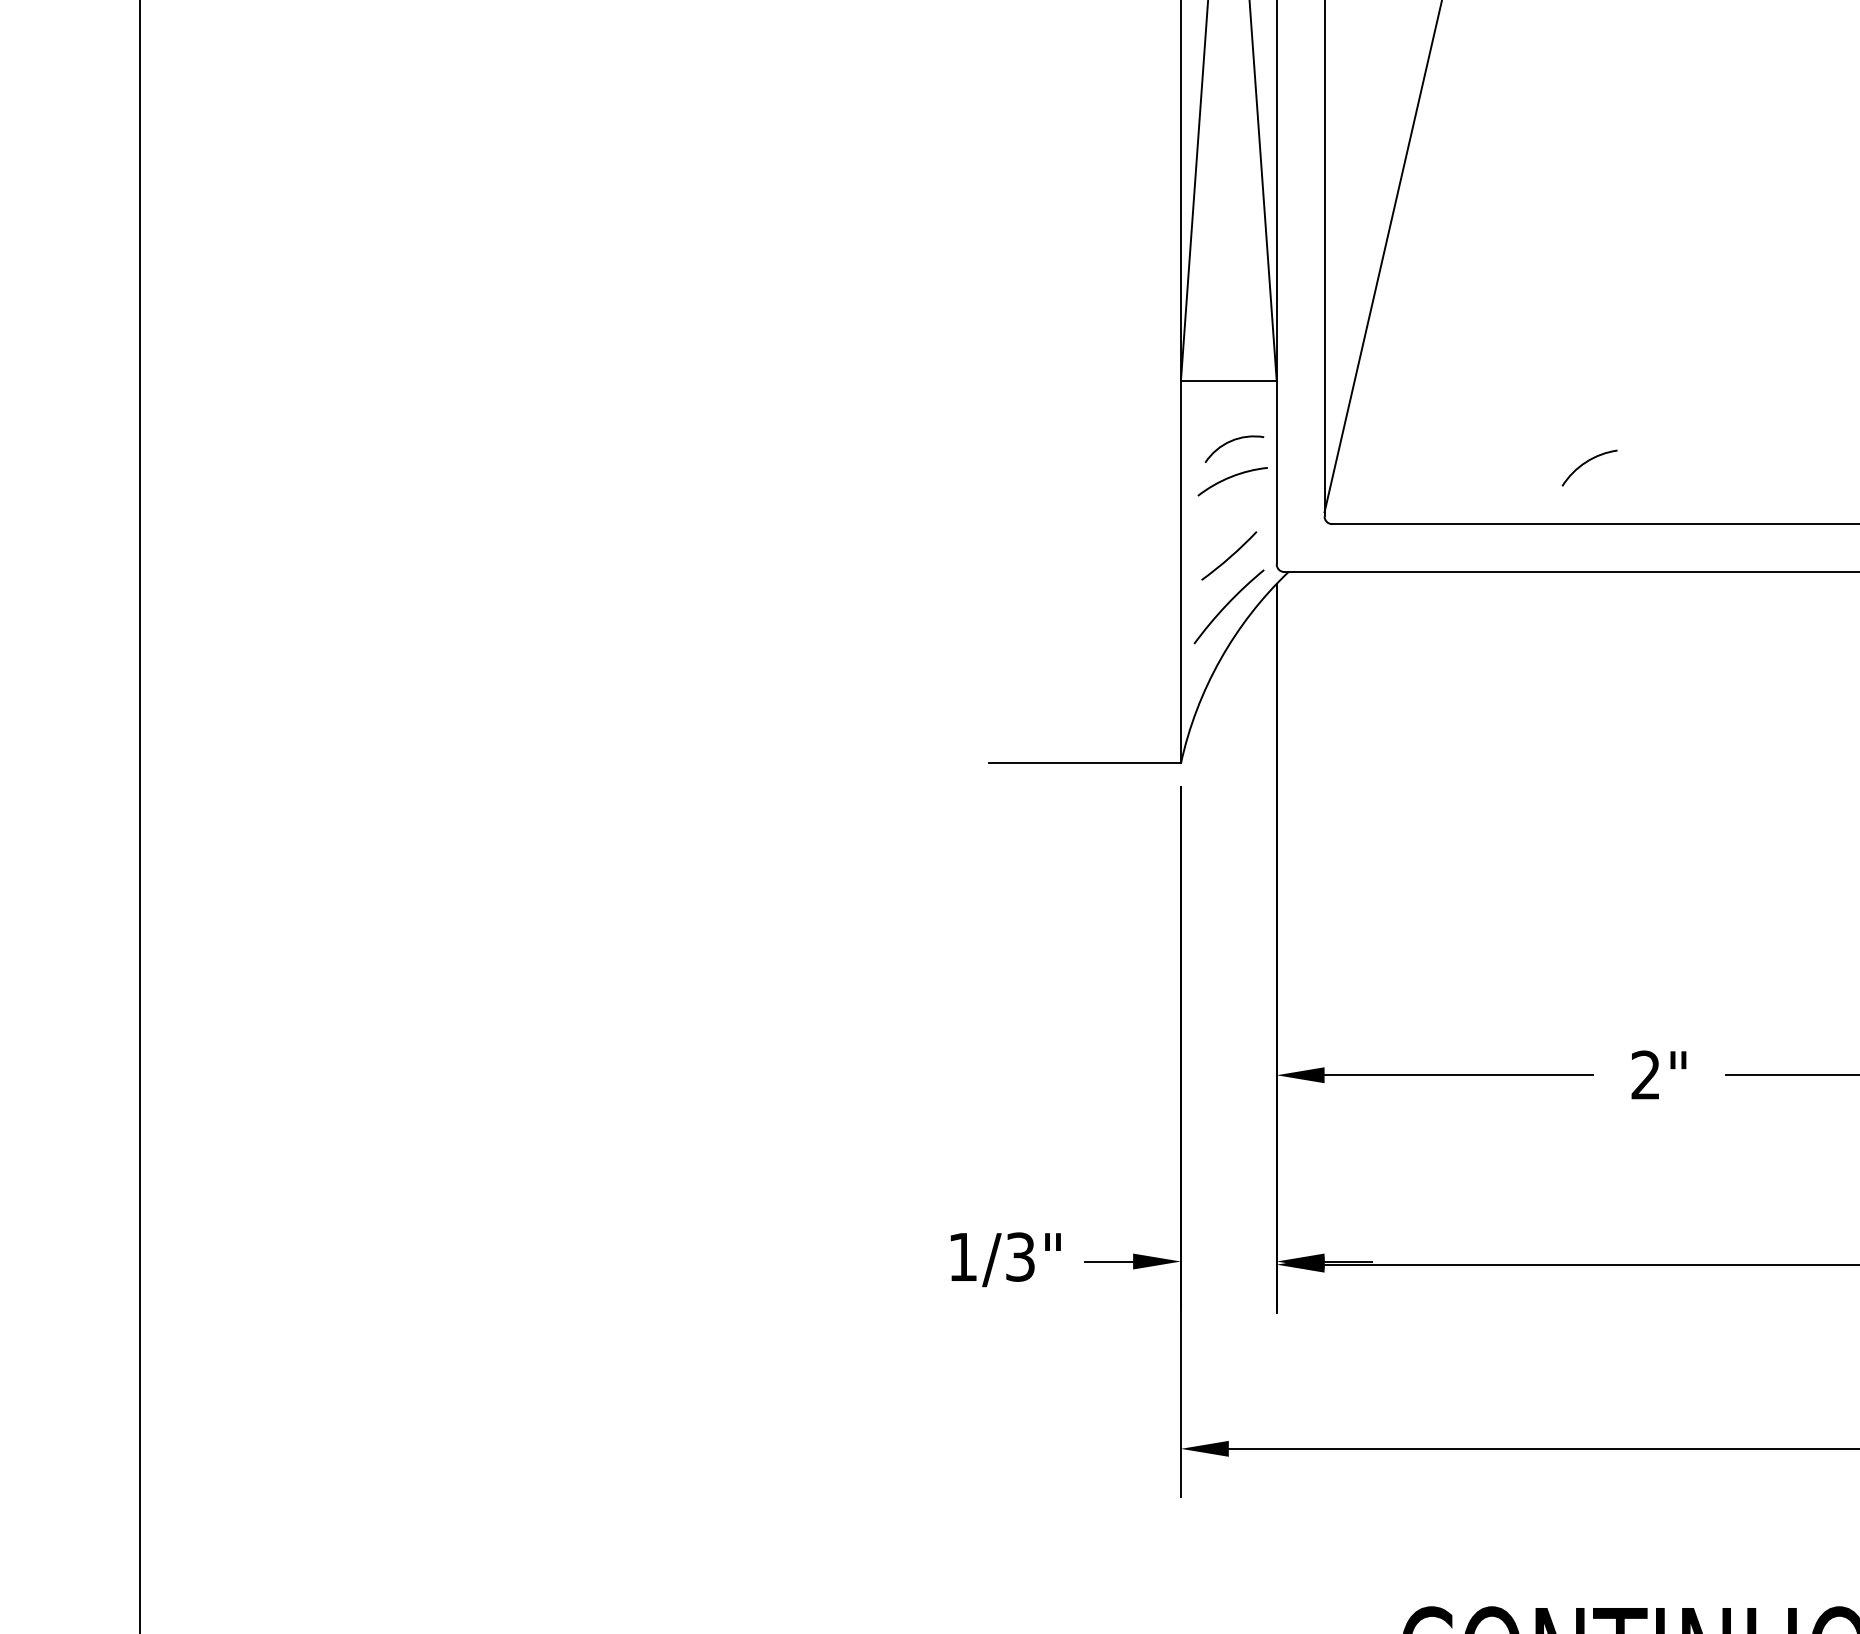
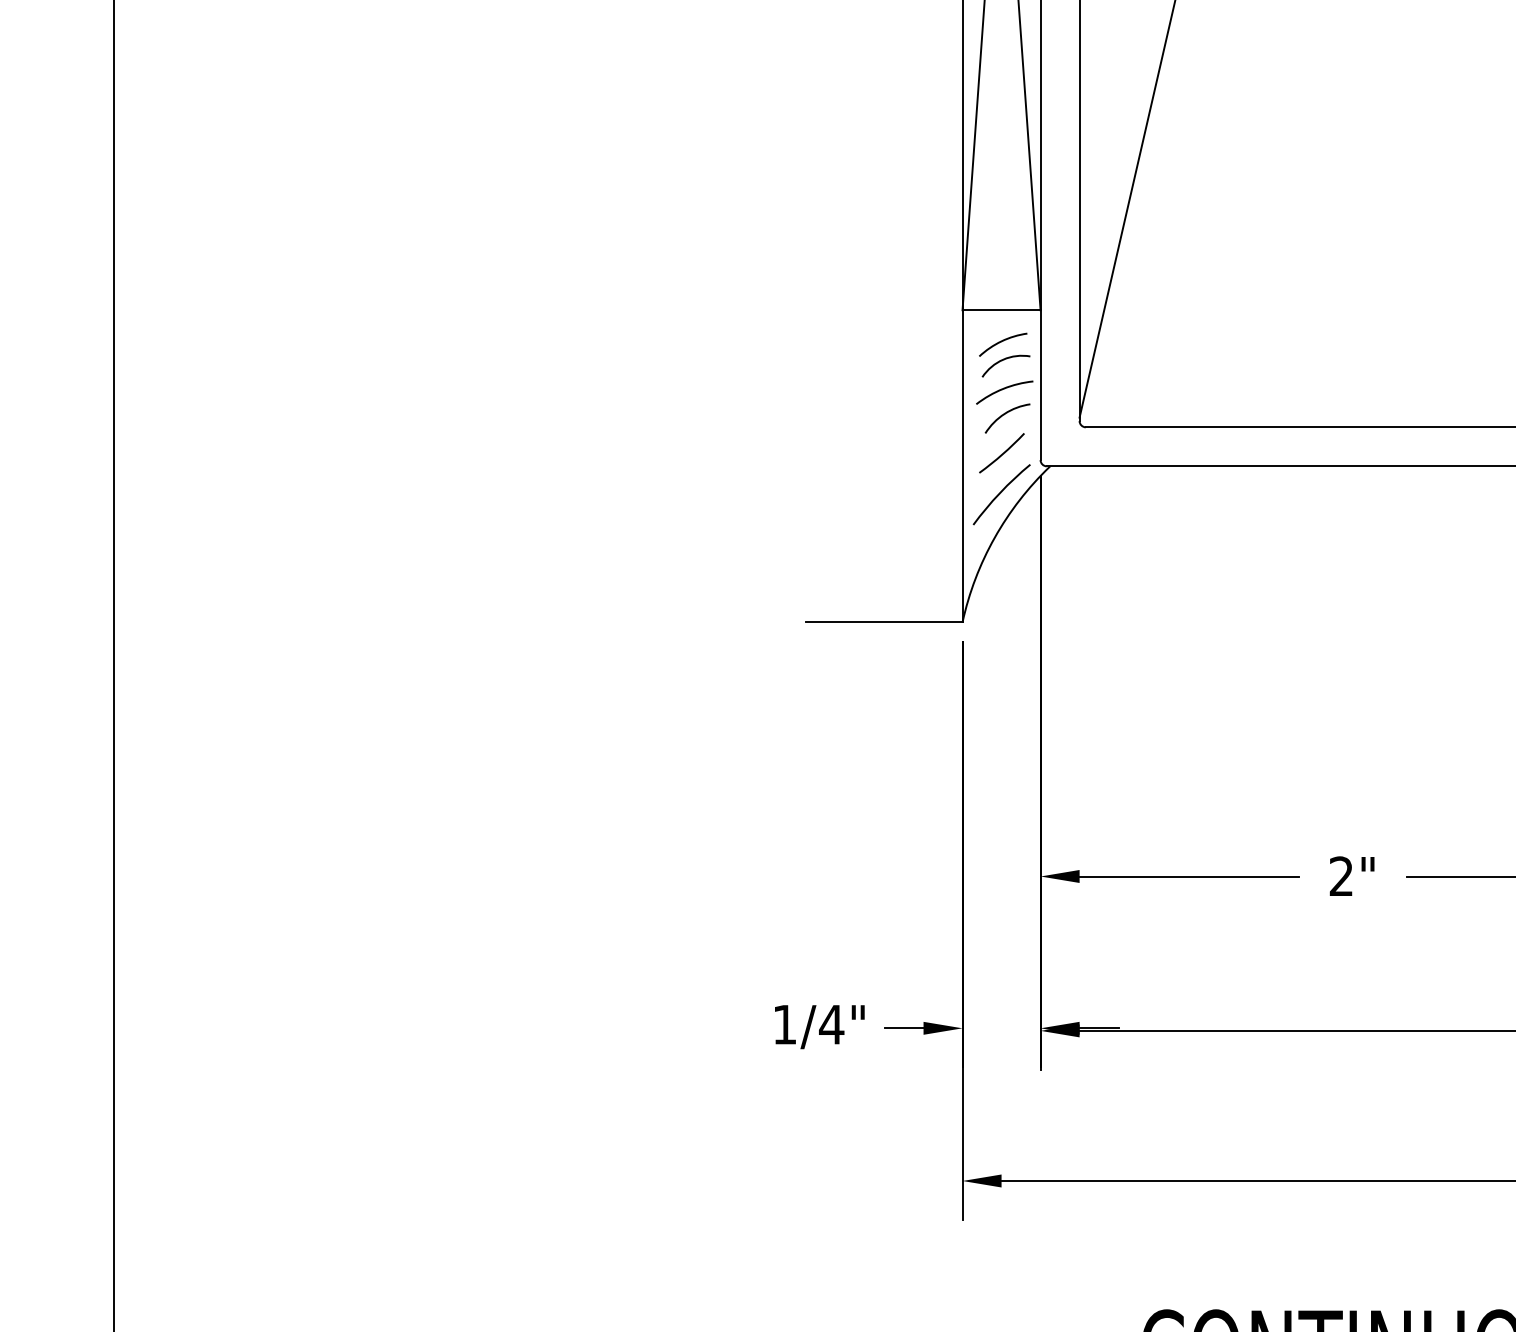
arc: (1228, 420) -> (1001, 342), added
arc: (1585, 464) -> (1004, 415), moved
text: (1020, 1256) -> (831, 1024), 1/3" -> 1/4"

